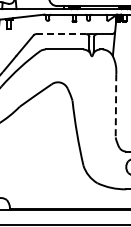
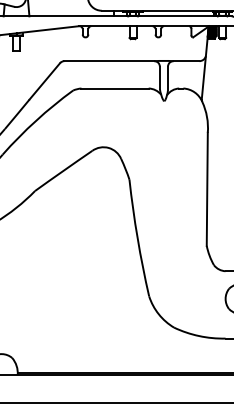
line: (61, 34) -> (109, 61), dashed -> solid
line: (115, 105) -> (206, 188), dashed -> solid

